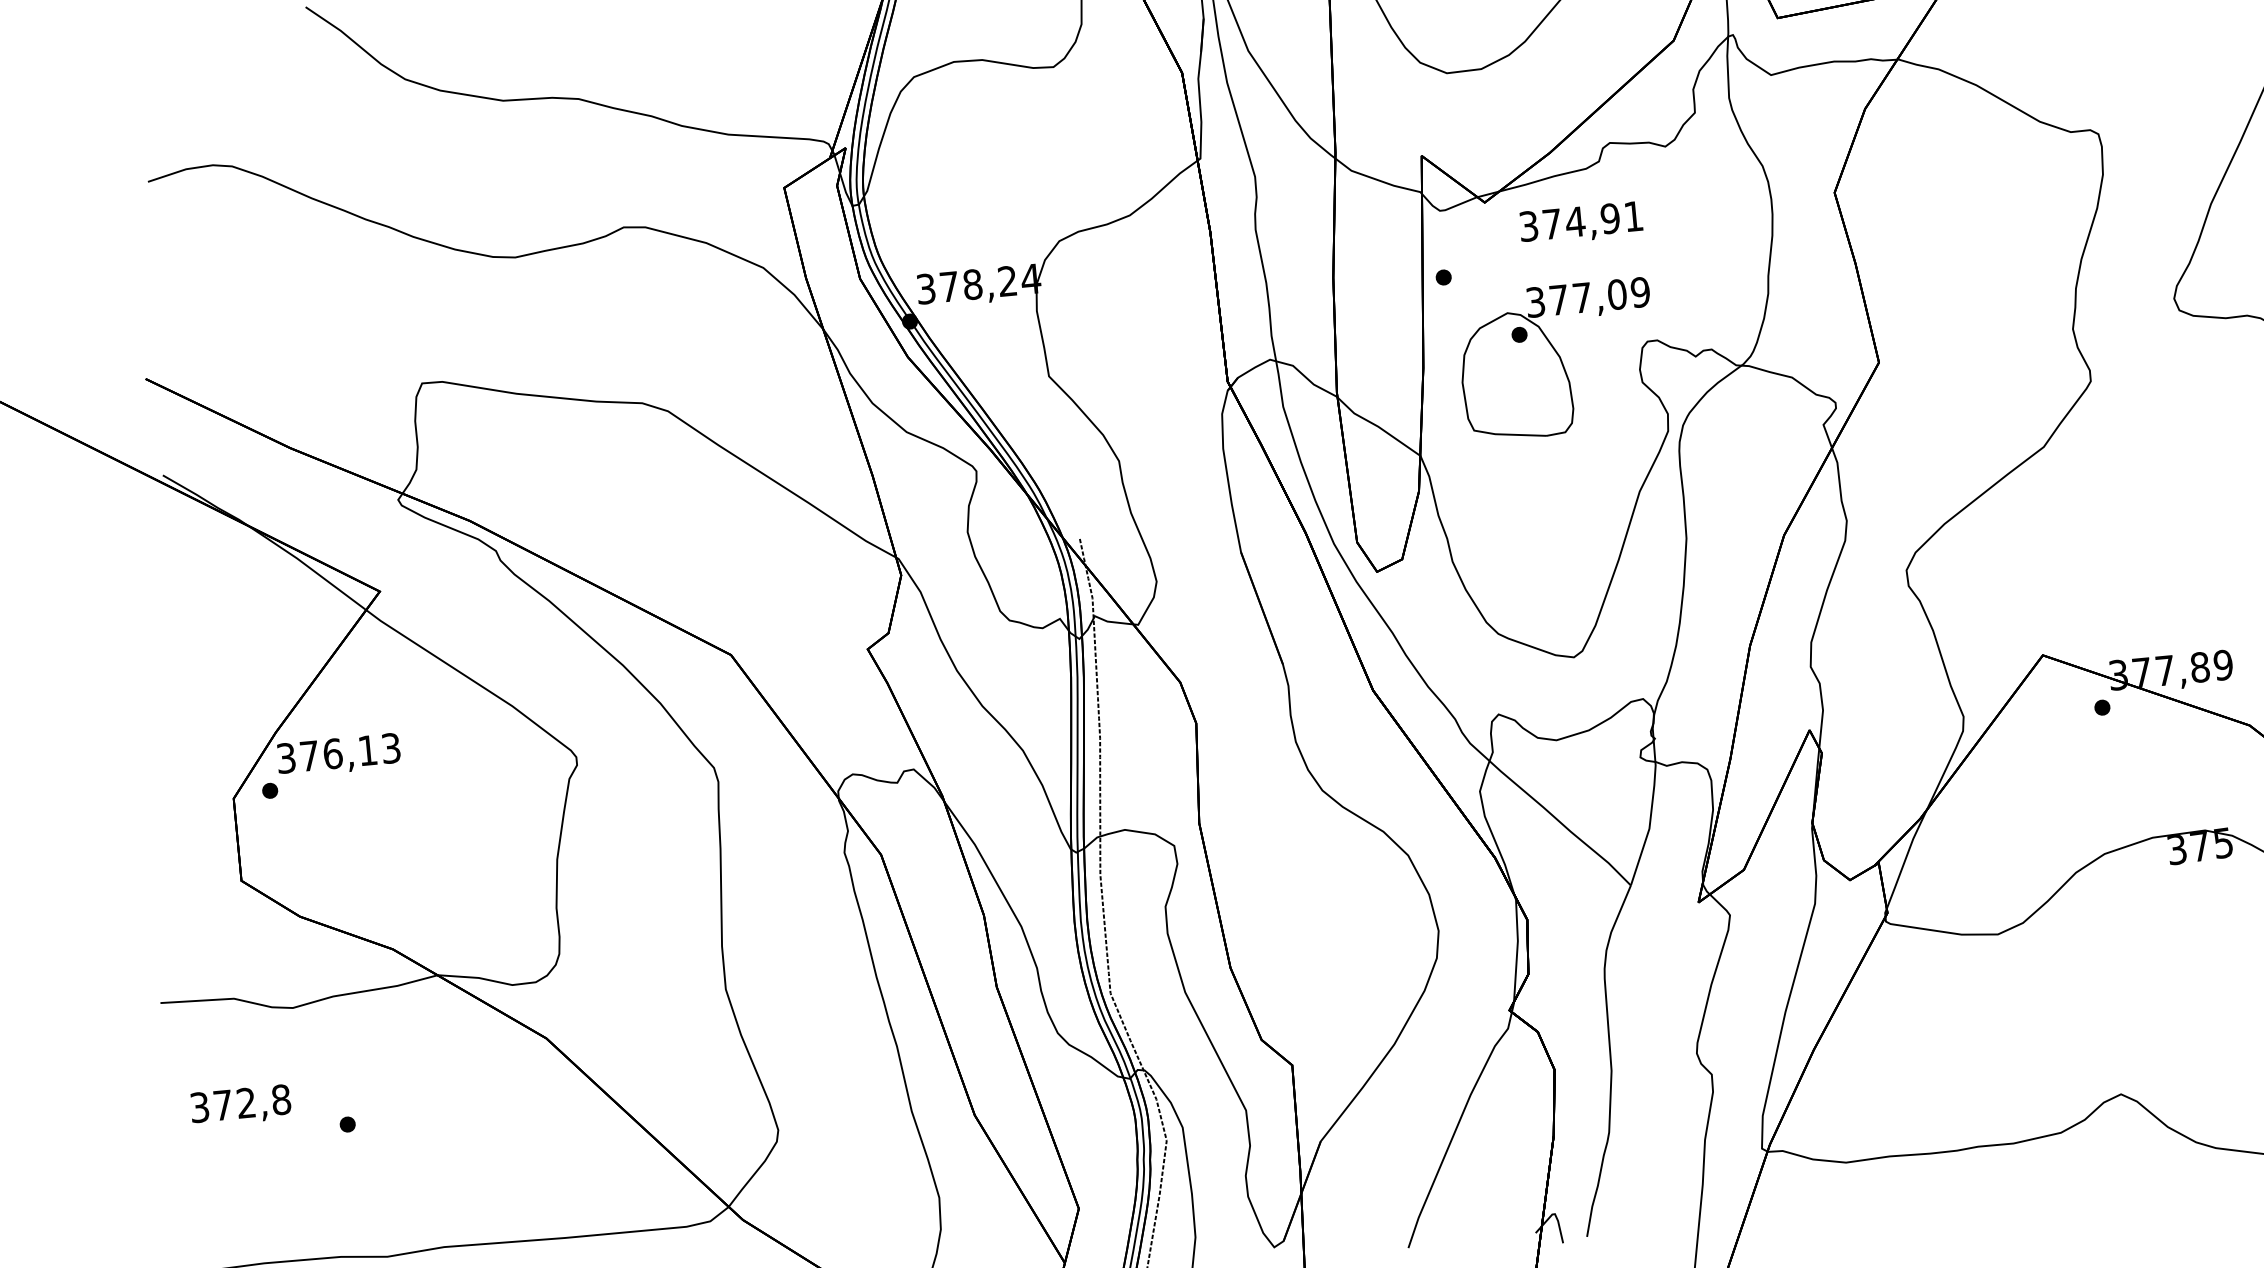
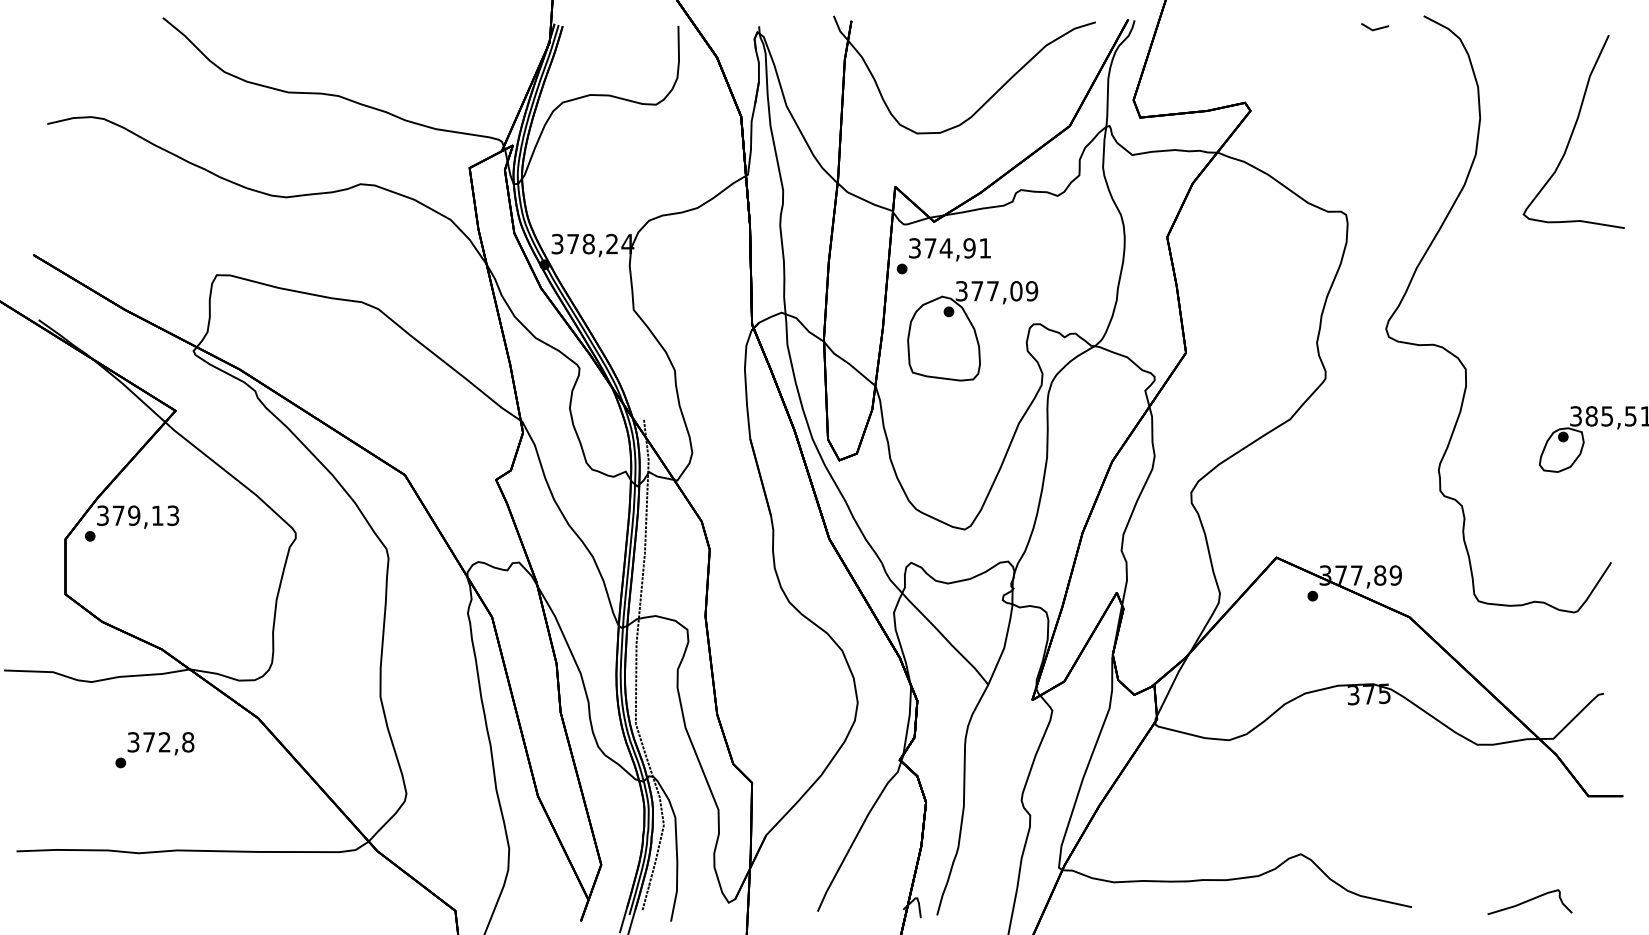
text: (1580, 223) -> (949, 249), moved
text: (333, 753) -> (134, 515), 376,13 -> 379,13
text: (240, 1105) -> (160, 743), moved

